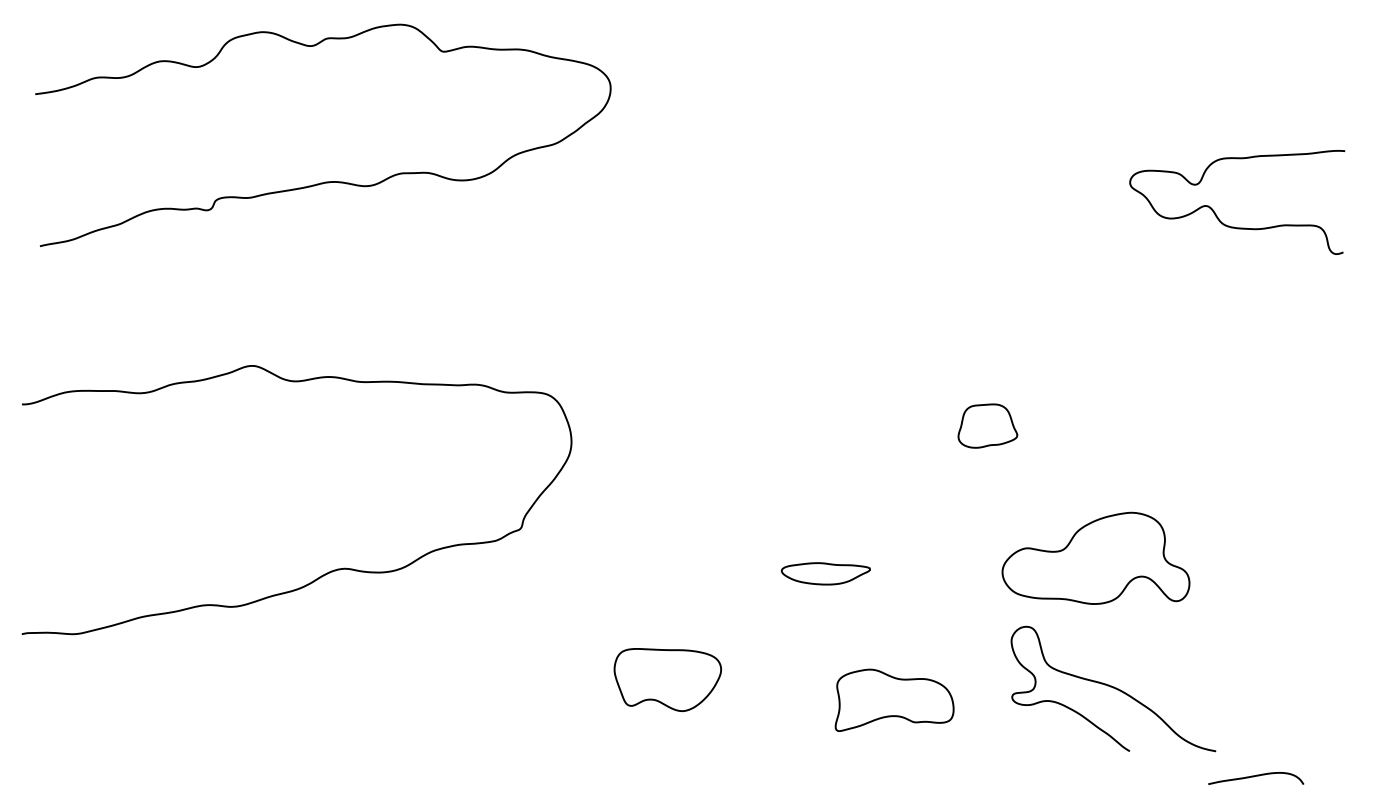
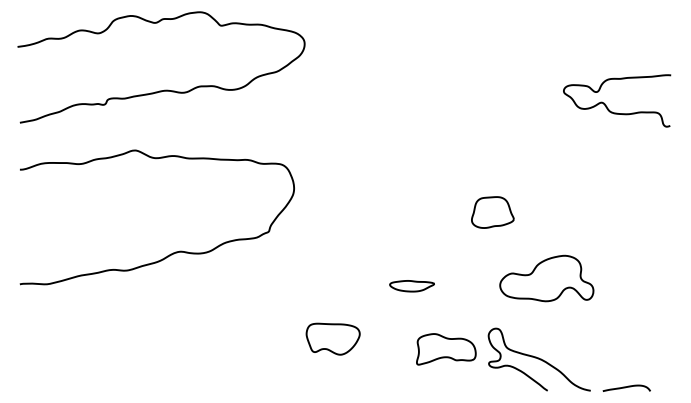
part: (987, 426) -> (492, 212), size x1.43
curve: (329, 570) -> (173, 252), moved
curve: (1111, 688) -> (538, 359), moved

